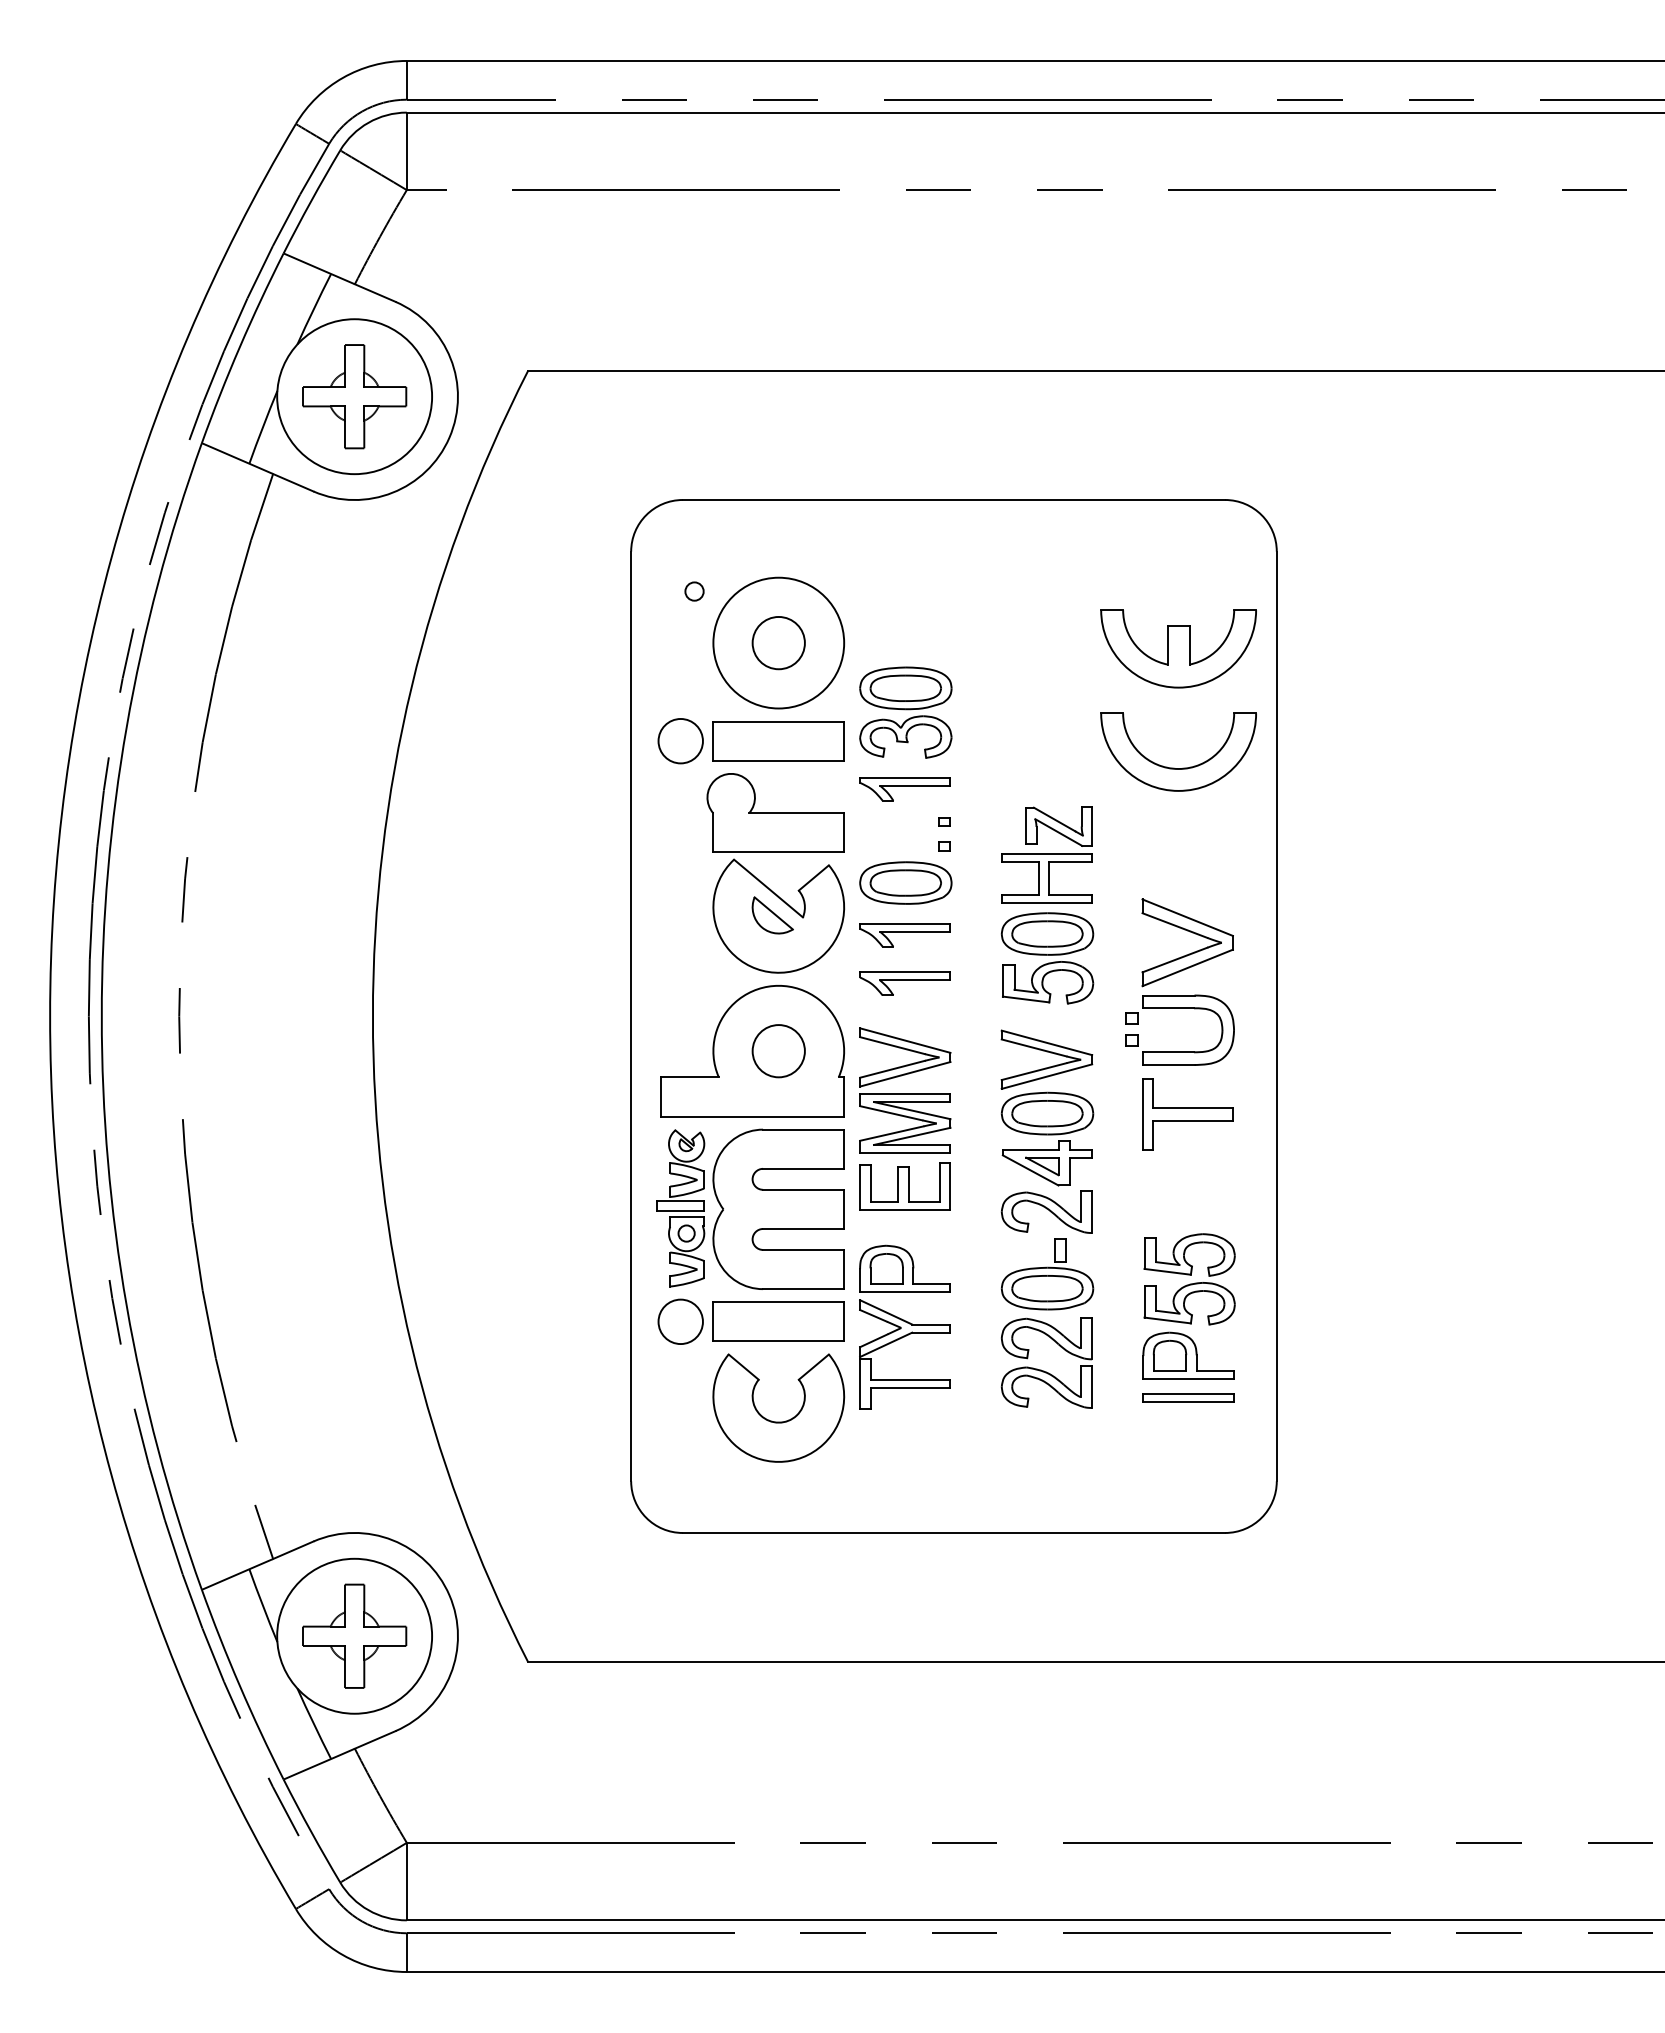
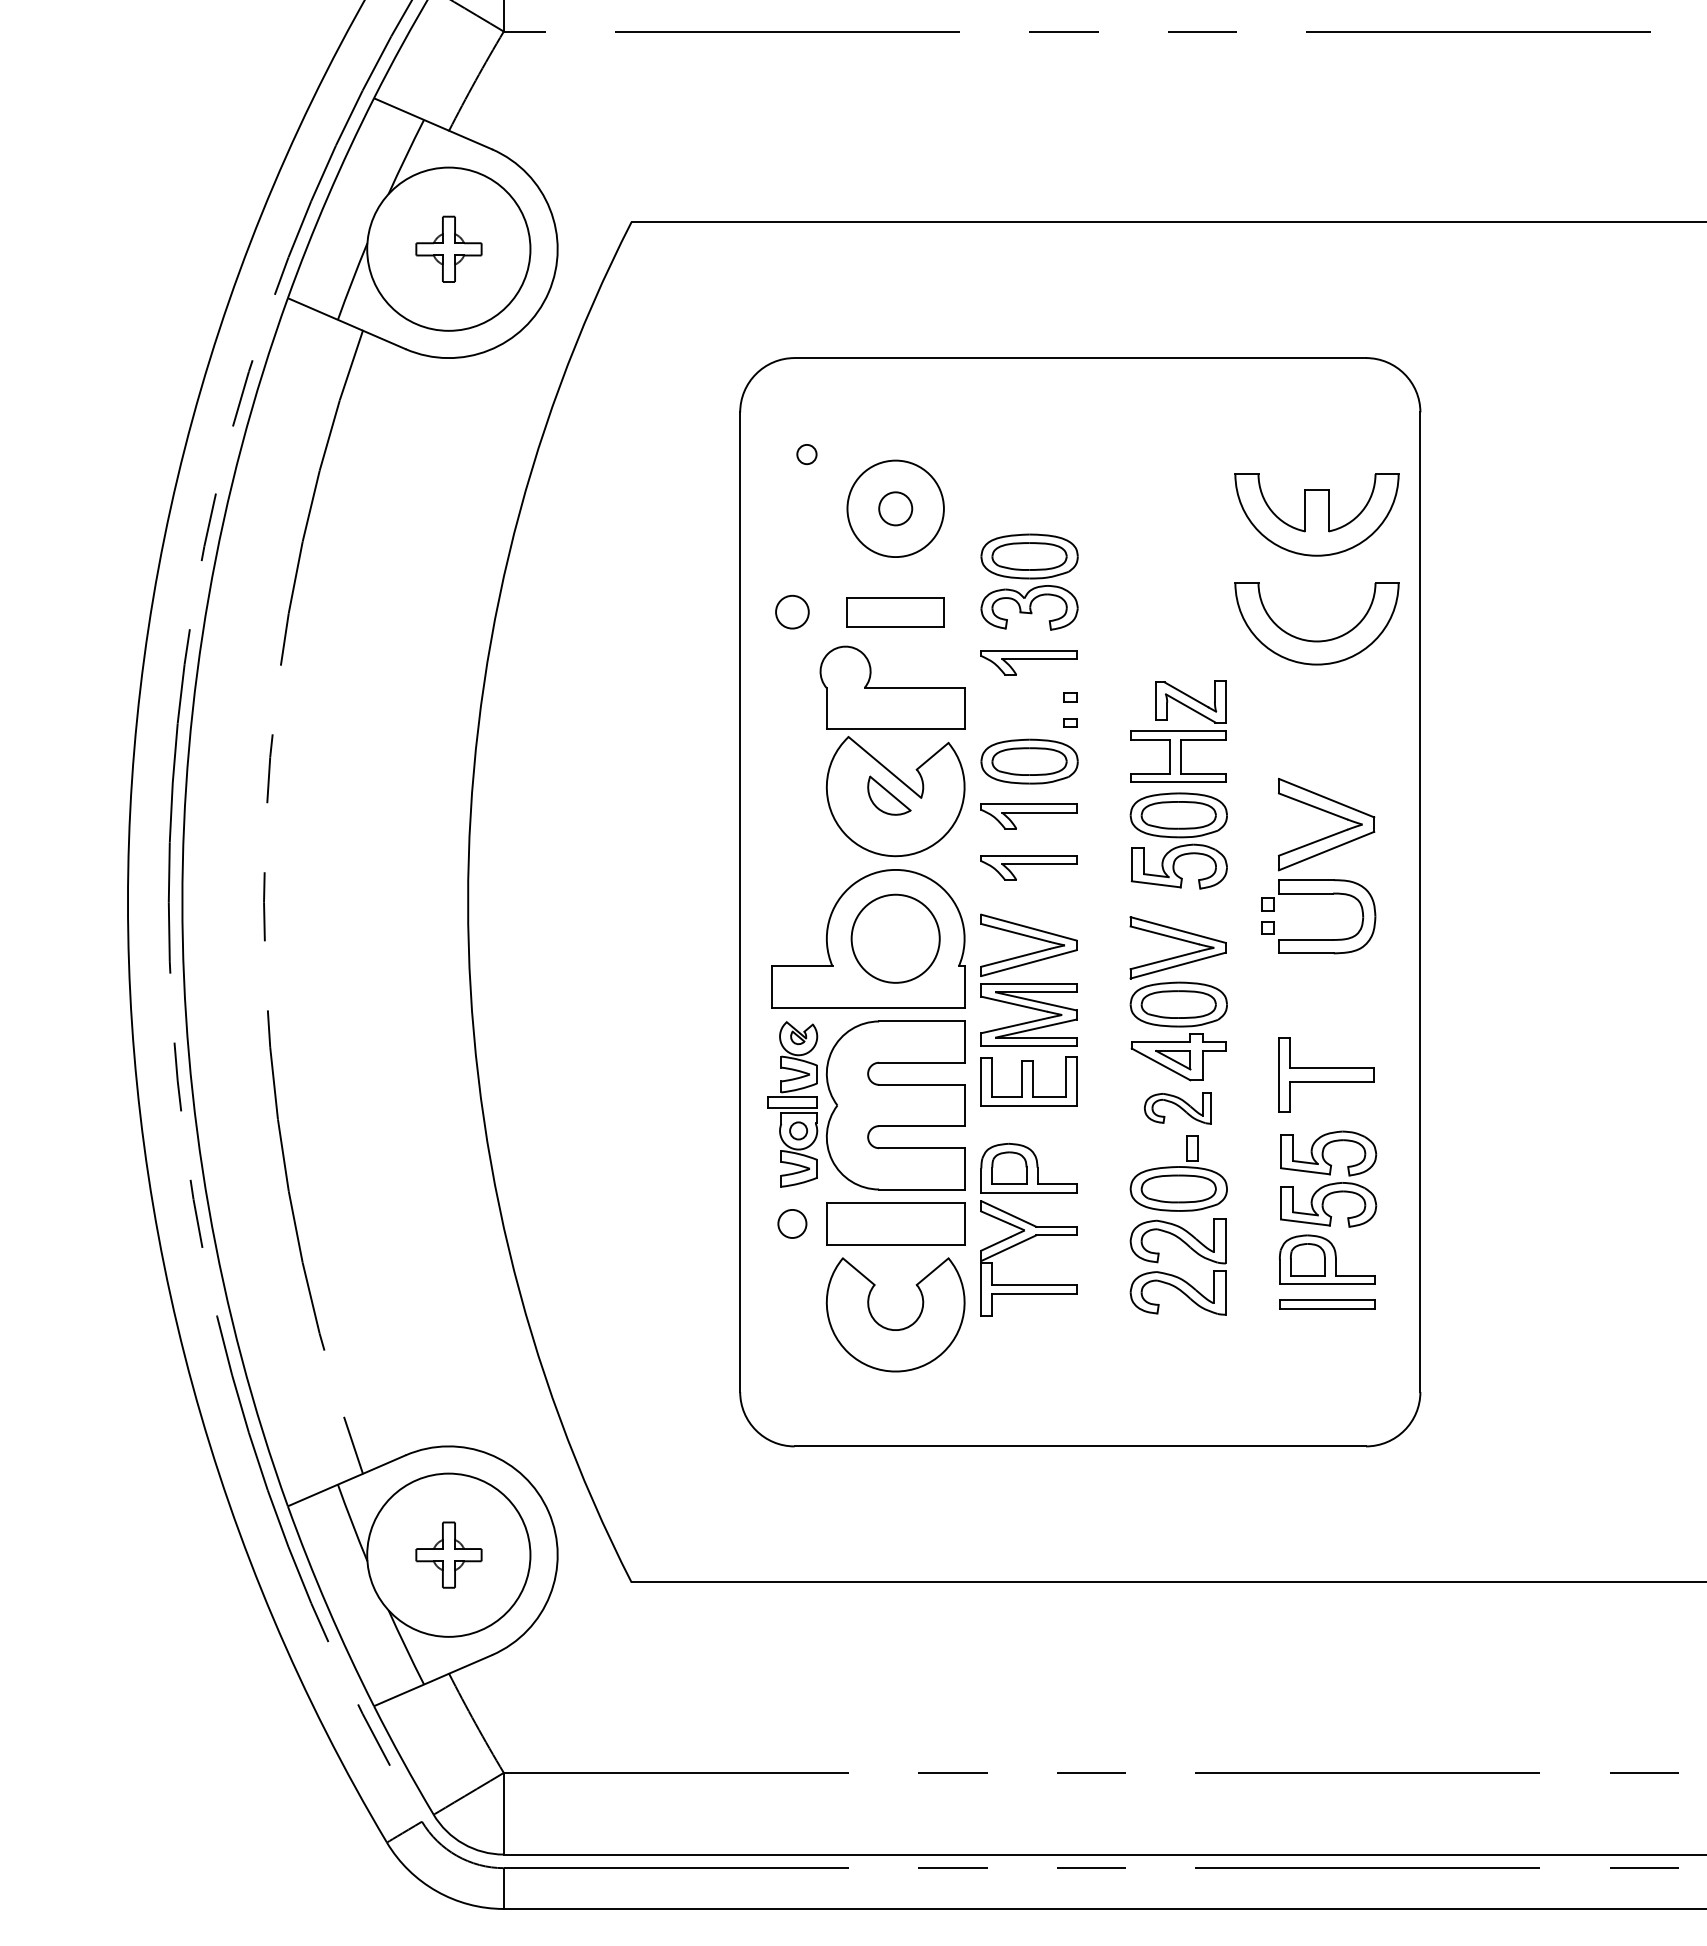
part: (354, 396) -> (448, 249), size x0.6
circle: (778, 642) -> (895, 508), size x0.6
circle: (778, 642) -> (895, 508), size x0.7
circle: (680, 740) -> (792, 611), size x0.7
part: (778, 741) -> (895, 612), size x0.7
circle: (778, 1051) -> (895, 939), size x1.6
part: (1187, 1114) -> (1326, 1075), moved
part: (1046, 1211) -> (1177, 1107), size x0.7
circle: (680, 1321) -> (792, 1223), size x0.6
part: (354, 1635) -> (448, 1554), size x0.6

